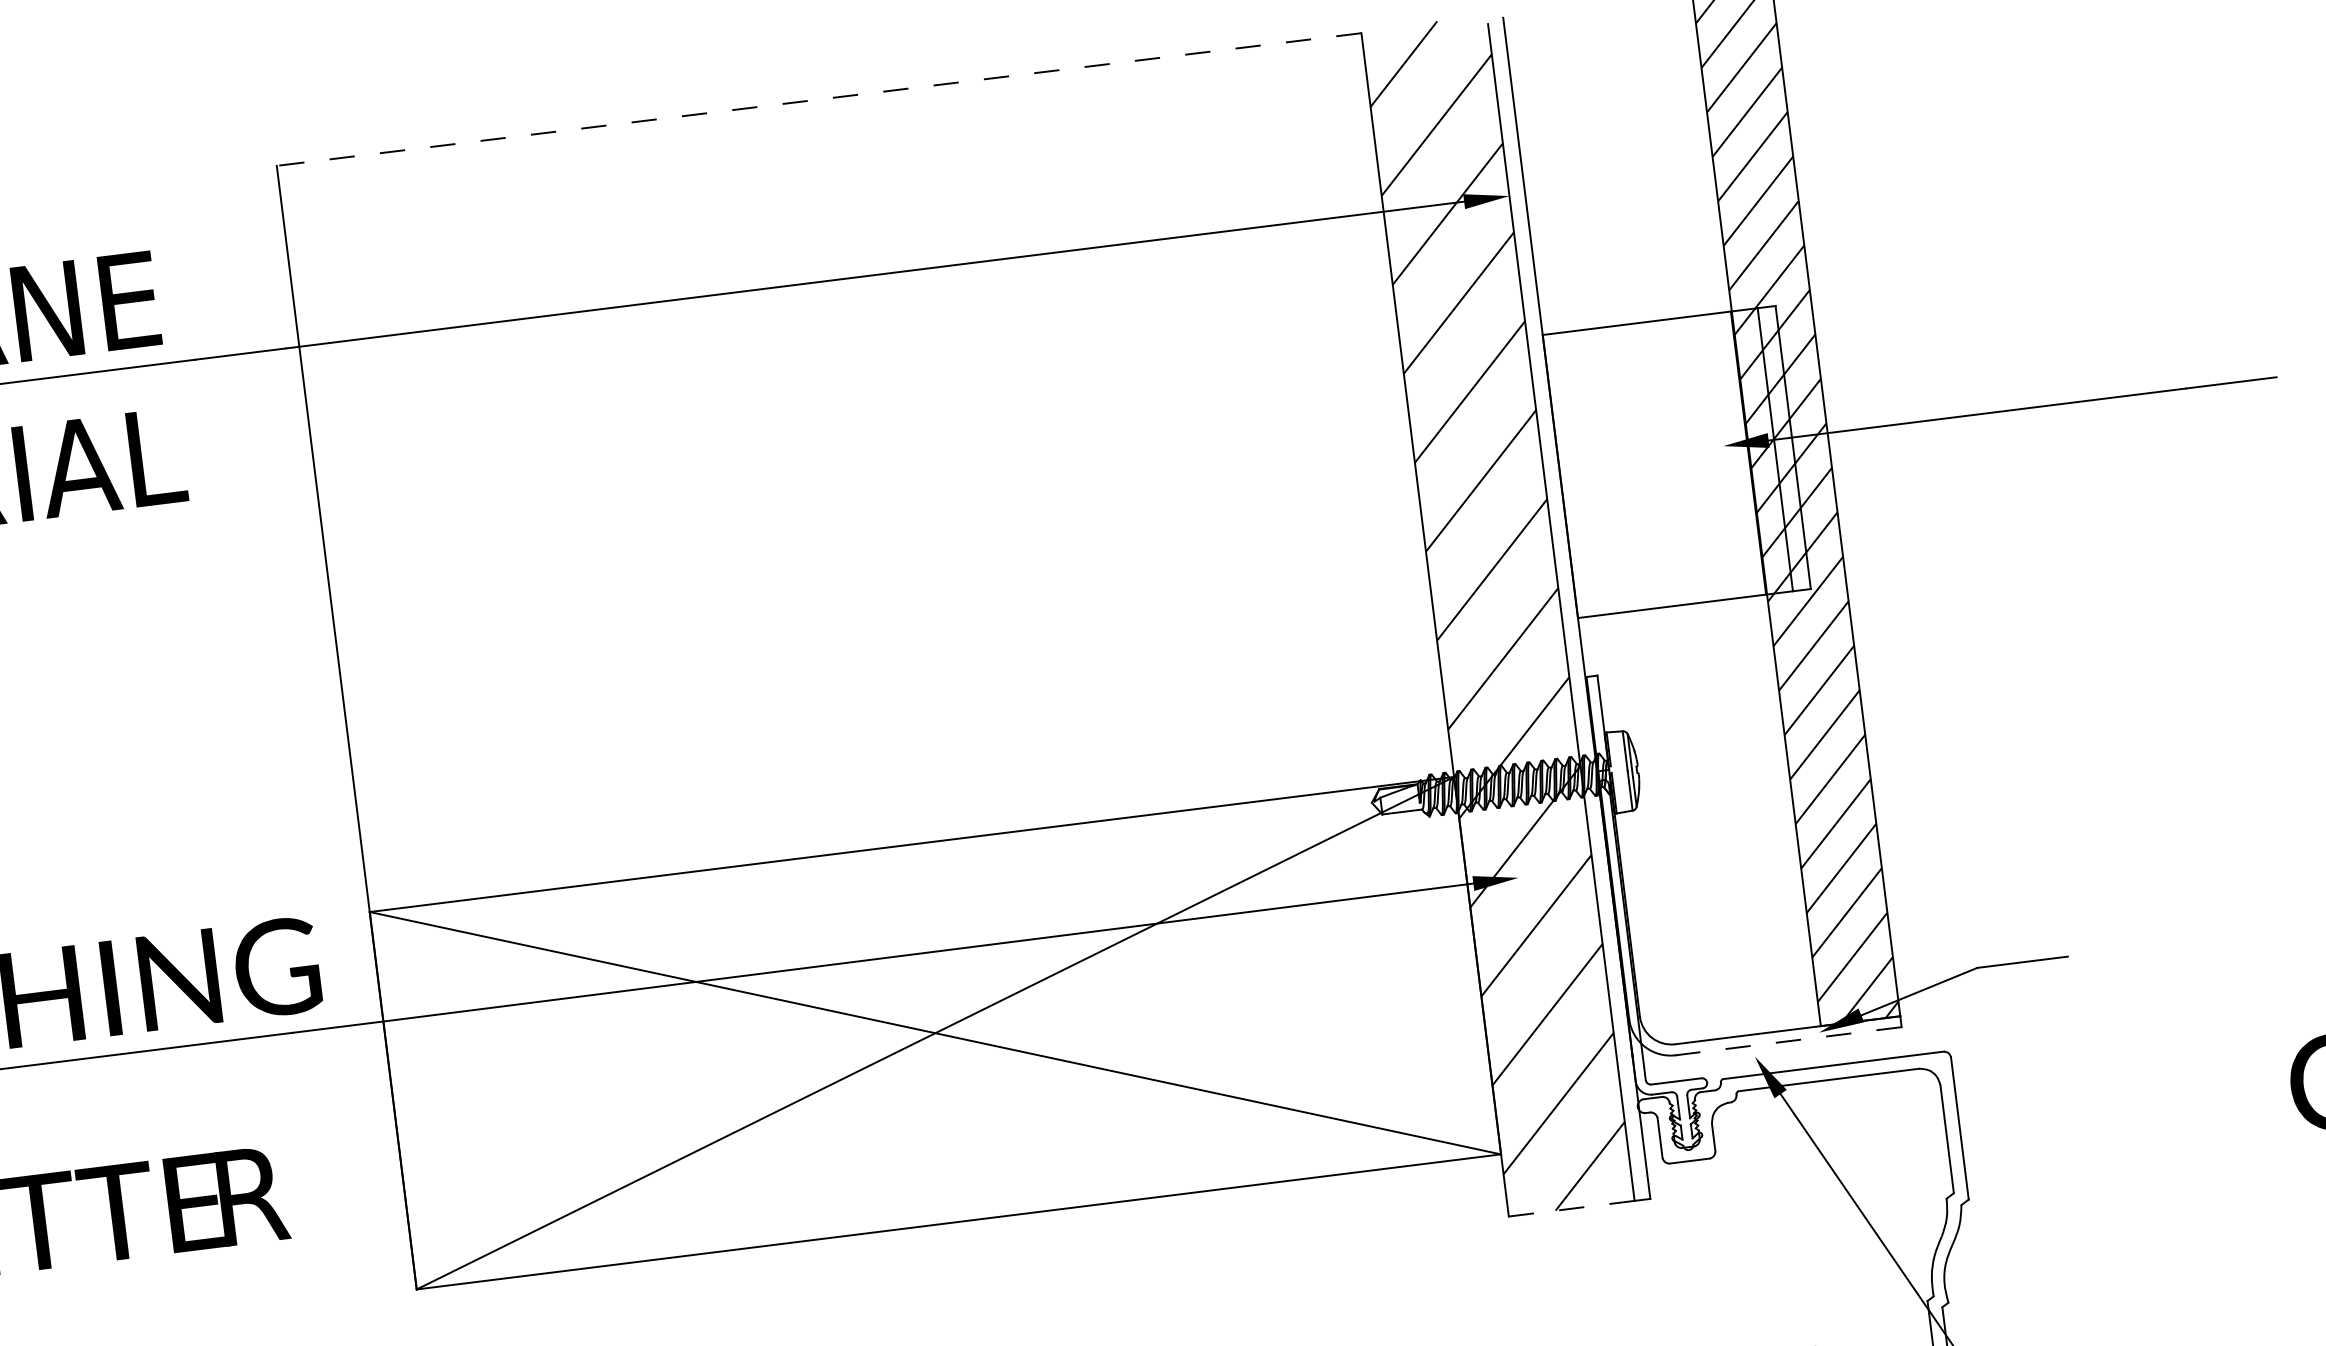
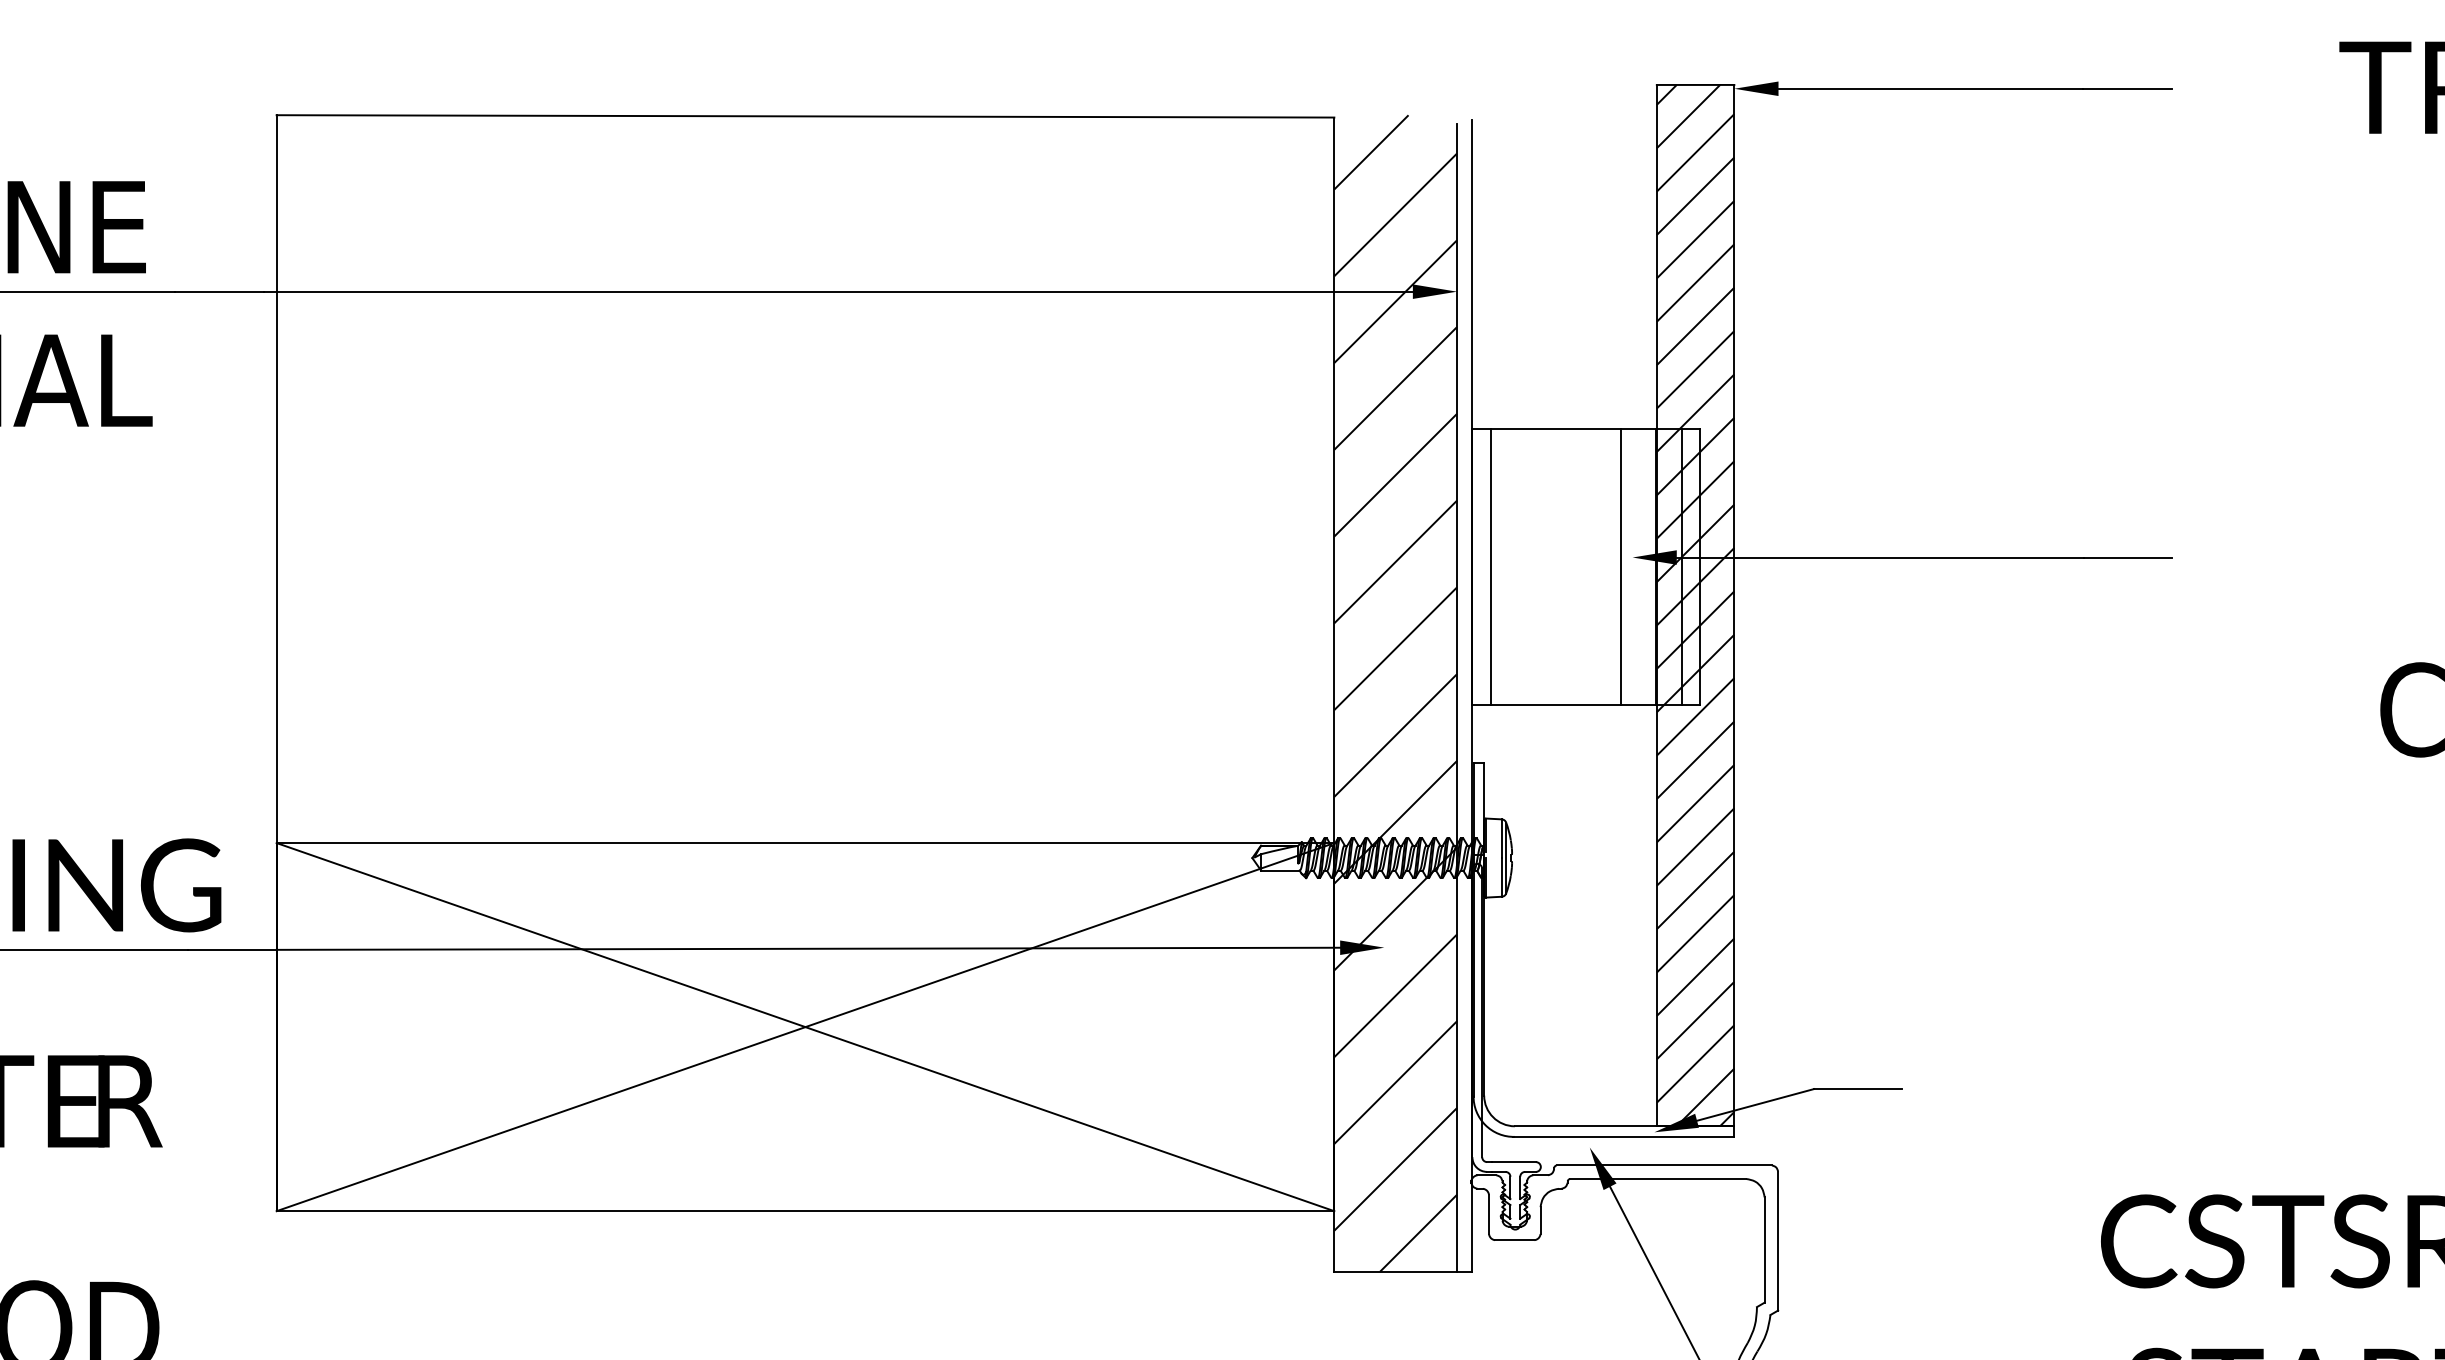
line: (819, 99) -> (805, 116), dashed -> solid
line: (1713, 457) -> (1621, 567), added
line: (1579, 474) -> (1491, 567), added
line: (1787, 1040) -> (1623, 1136), dashed -> solid
line: (1572, 1208) -> (1396, 1271), dashed -> solid

